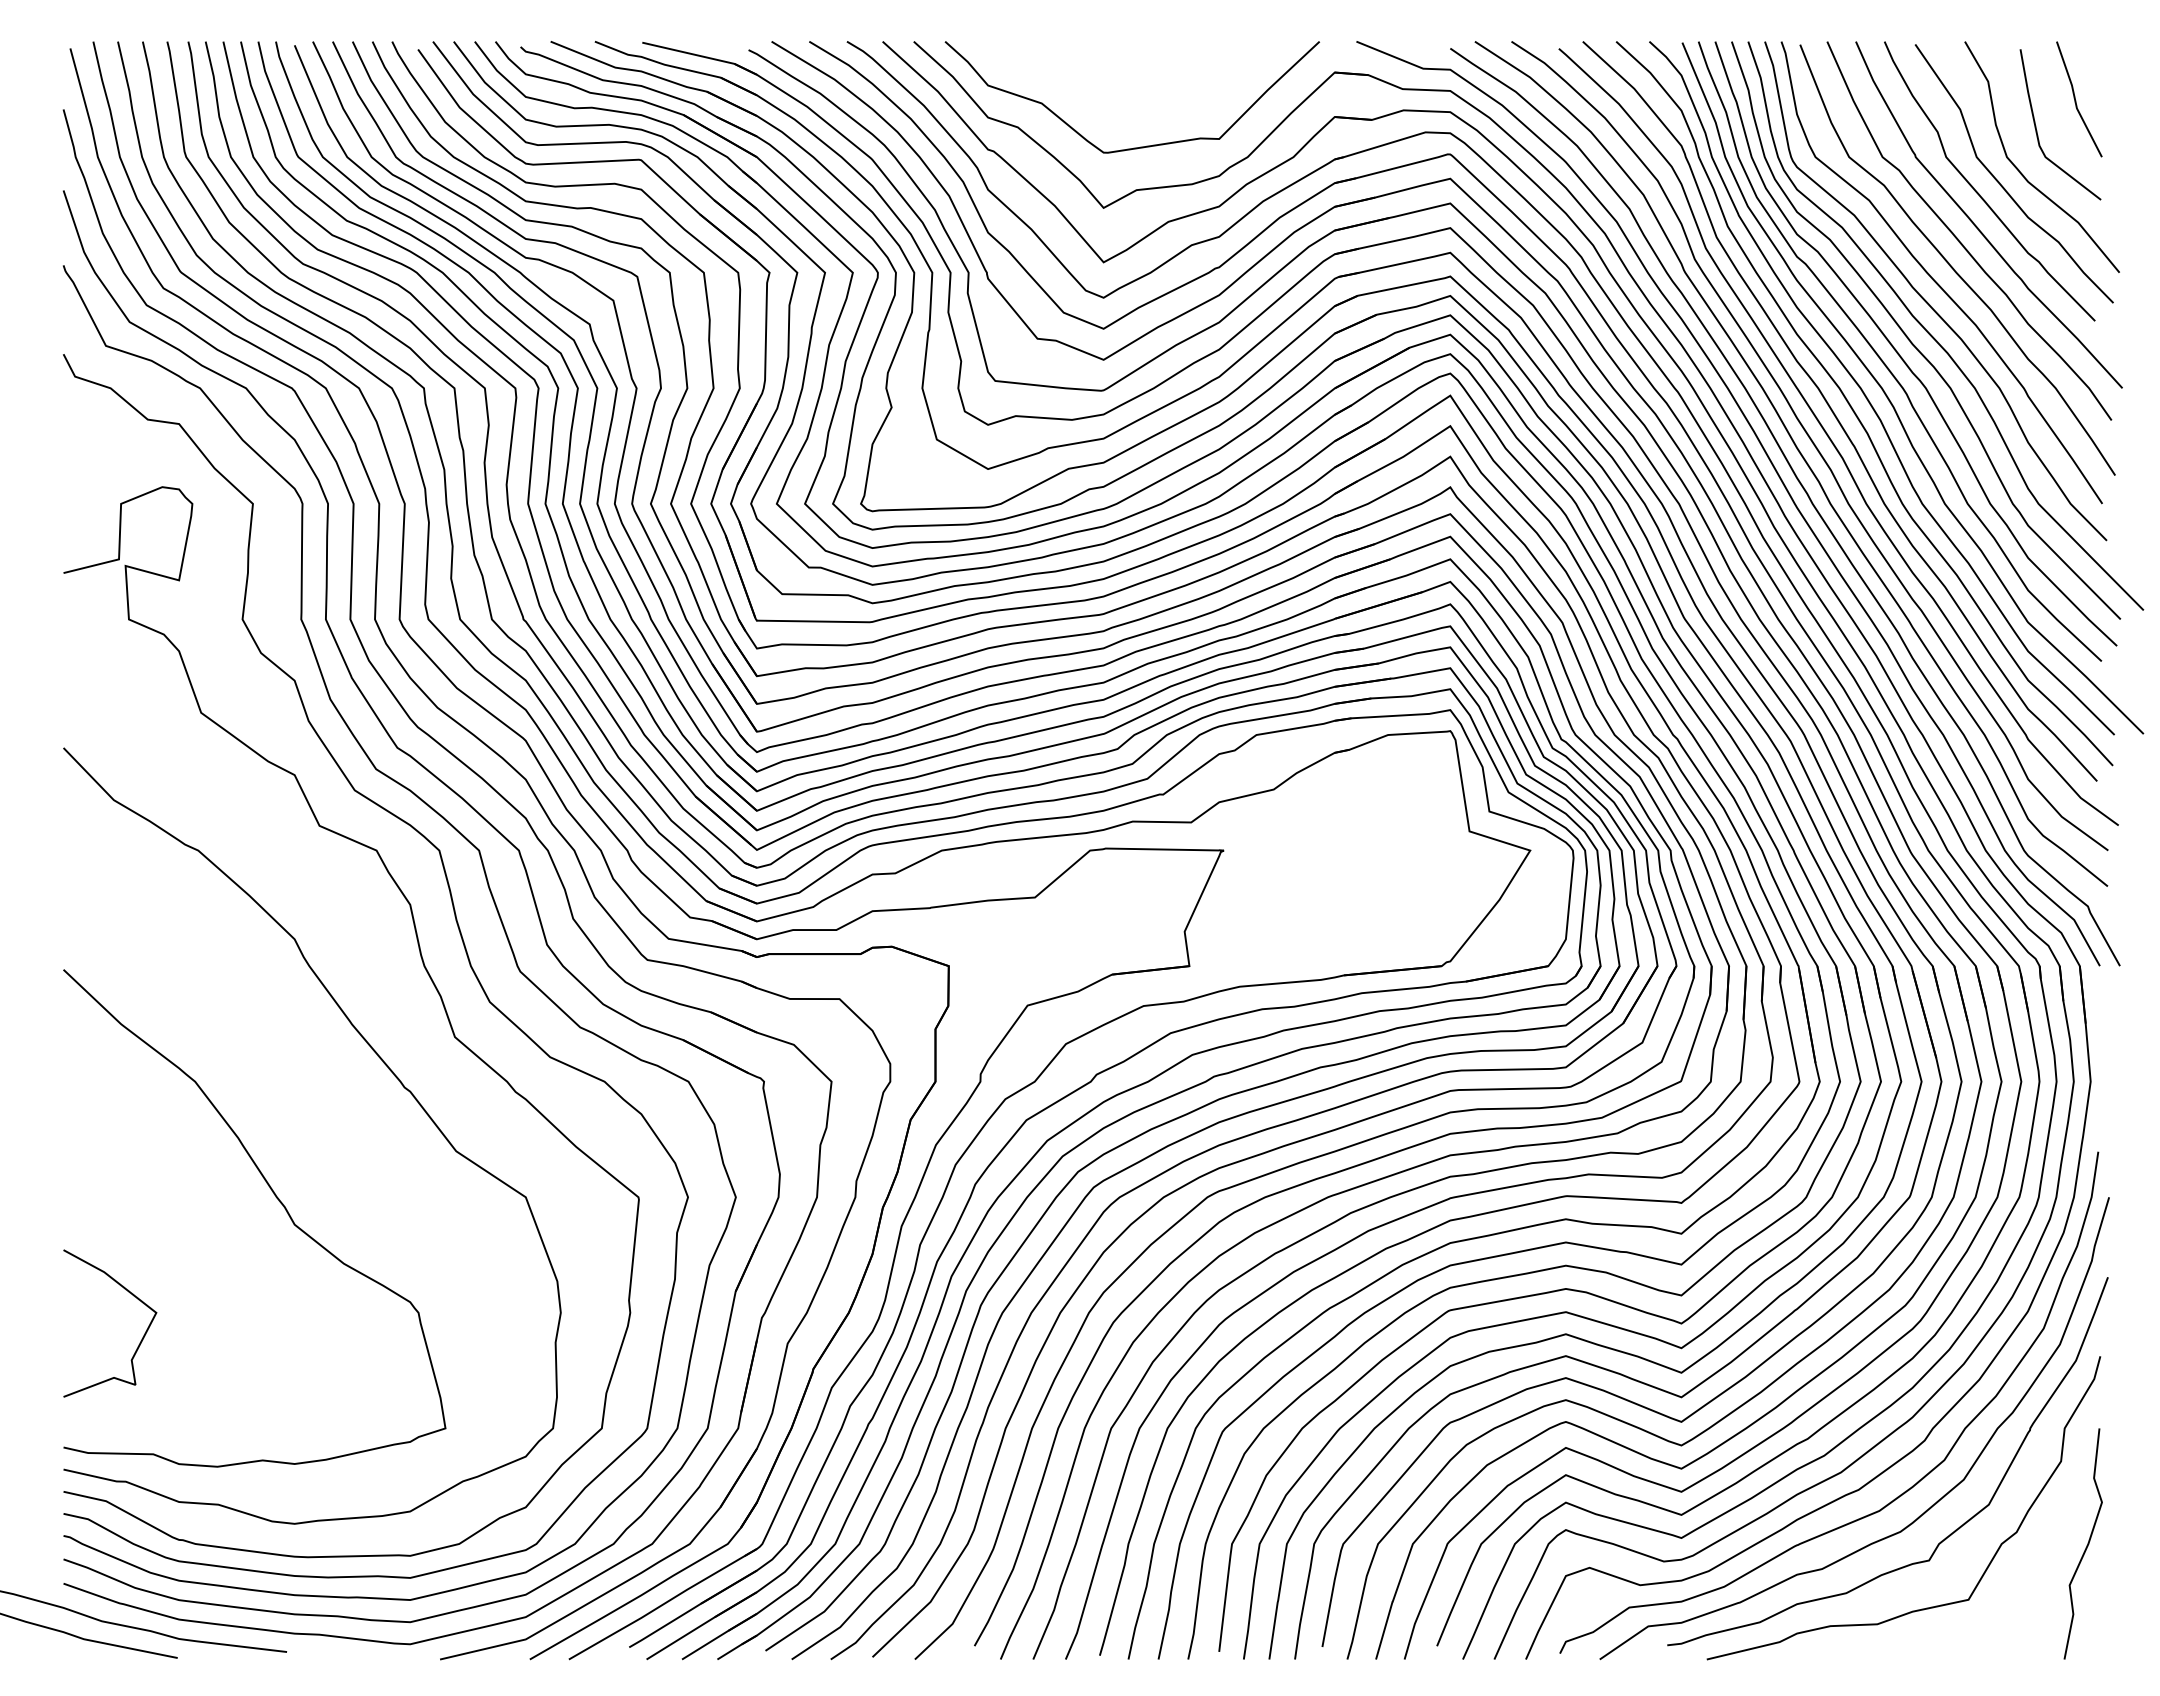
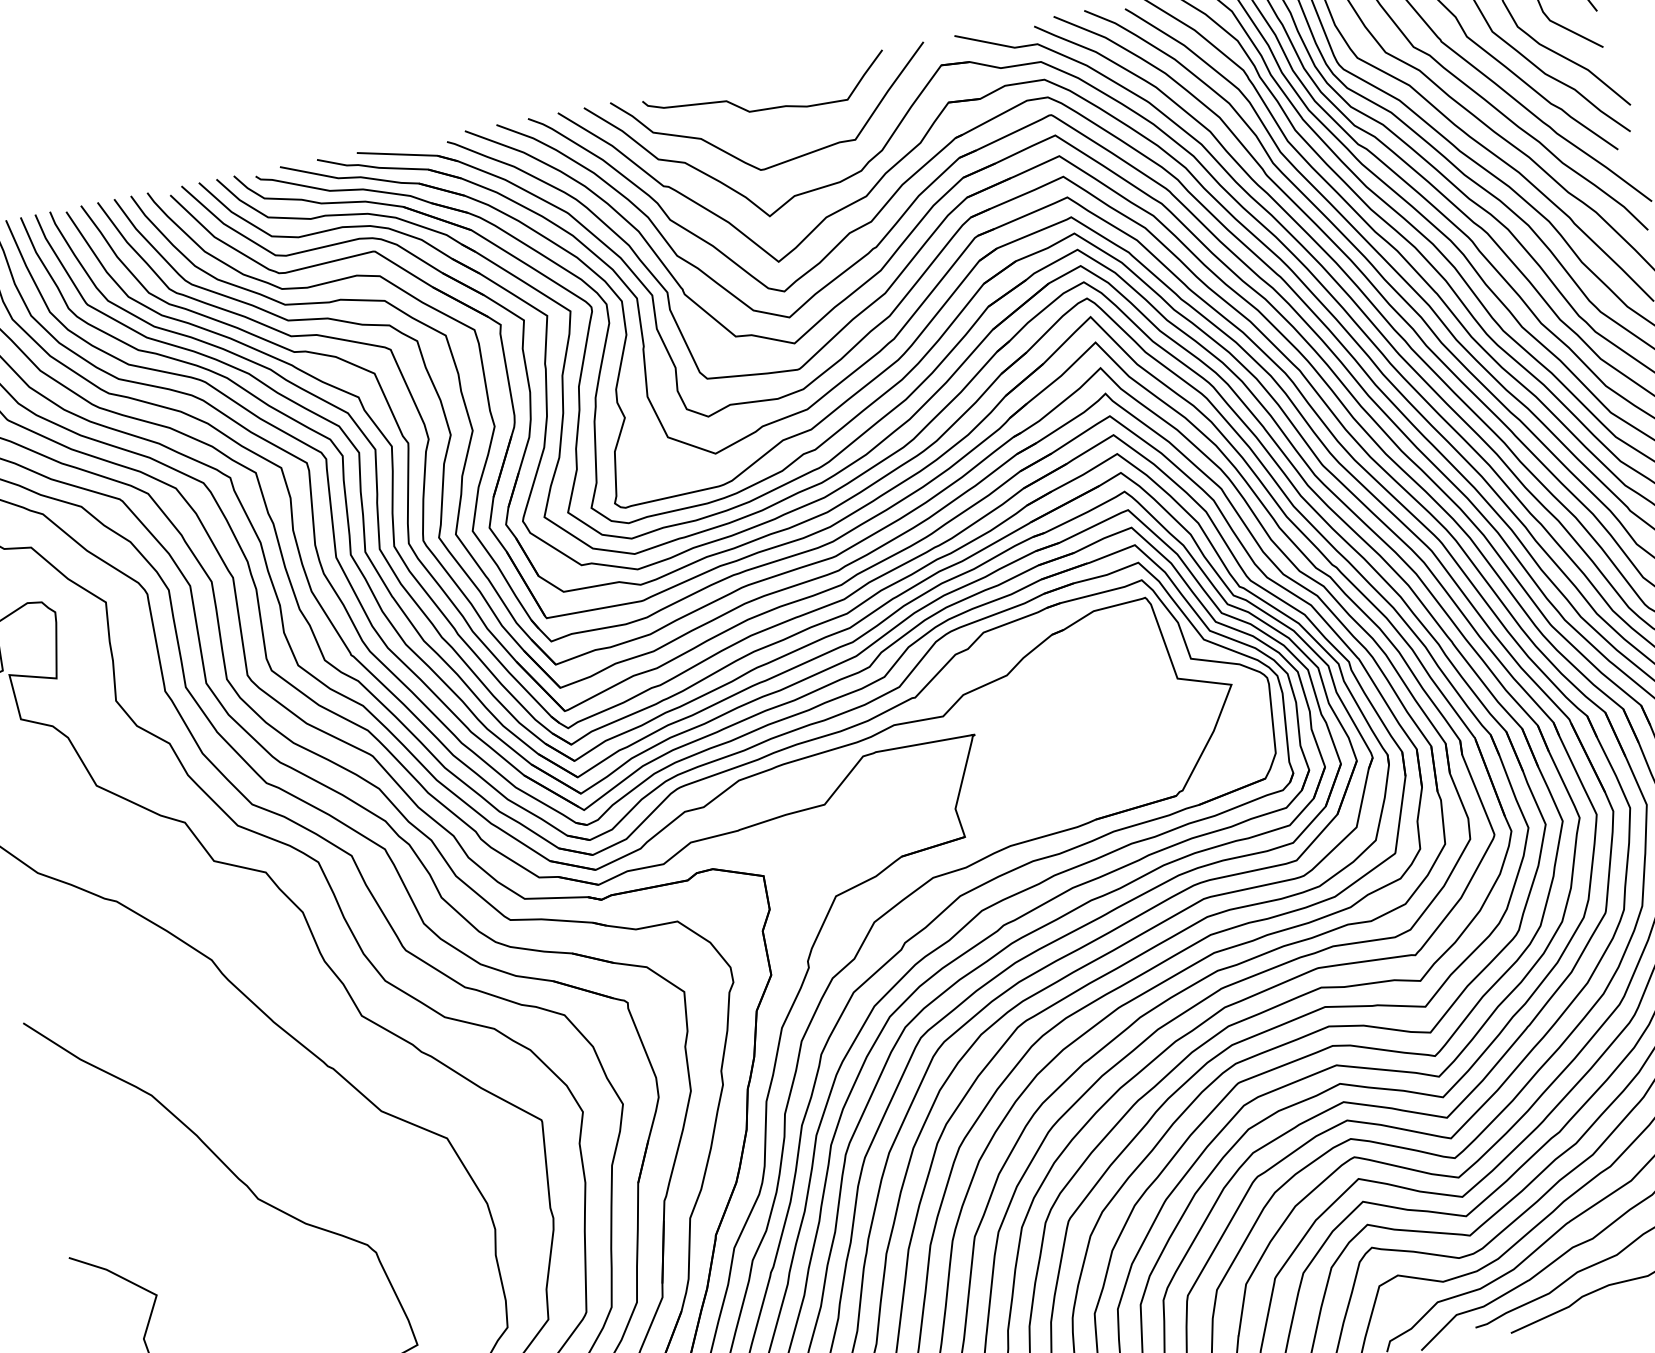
curve: (1122, 82) -> (765, 108), added

